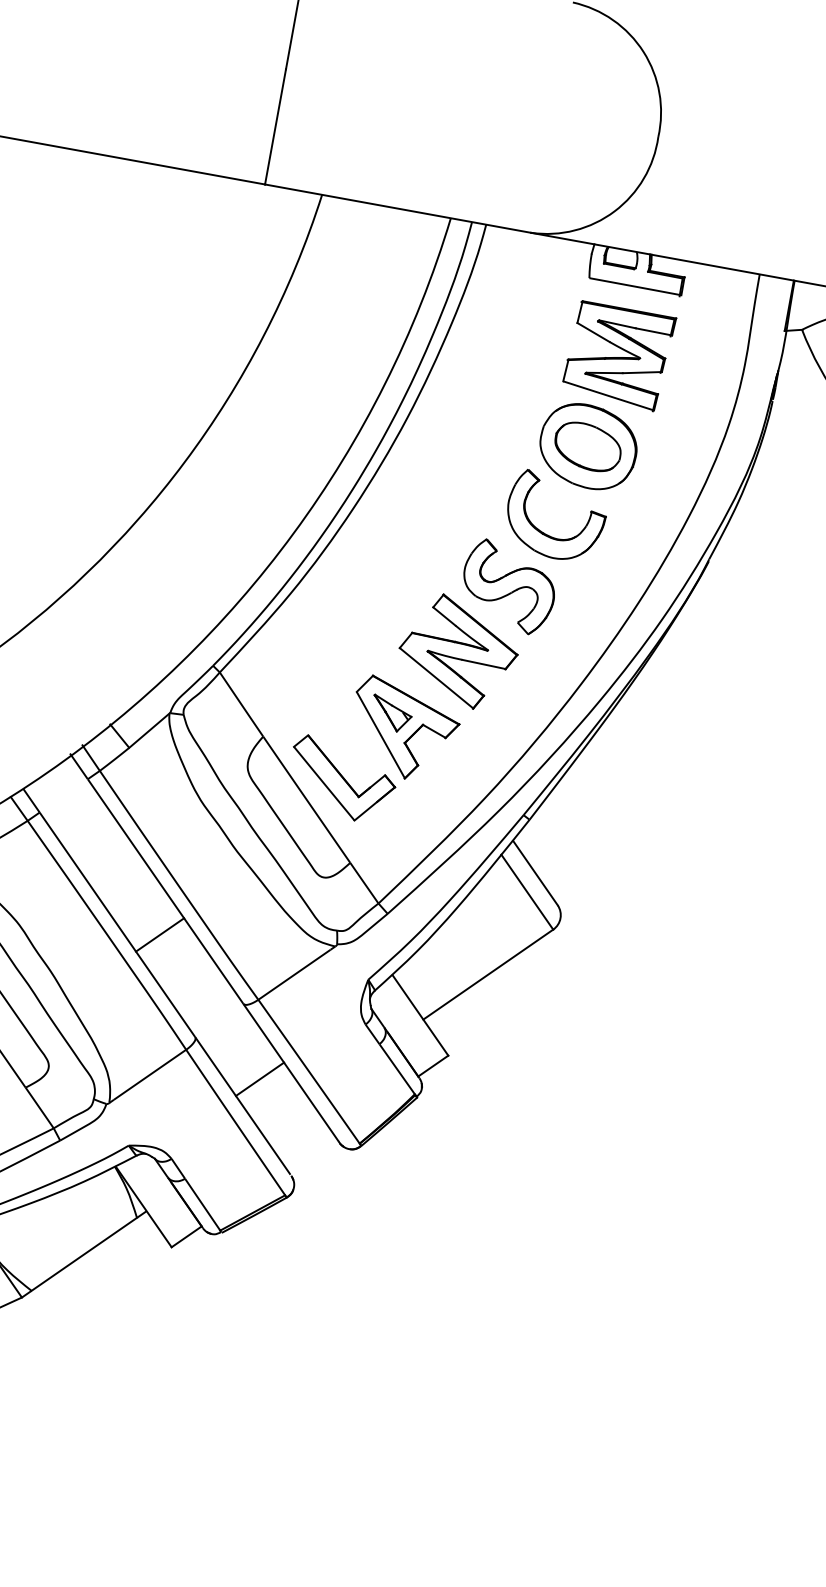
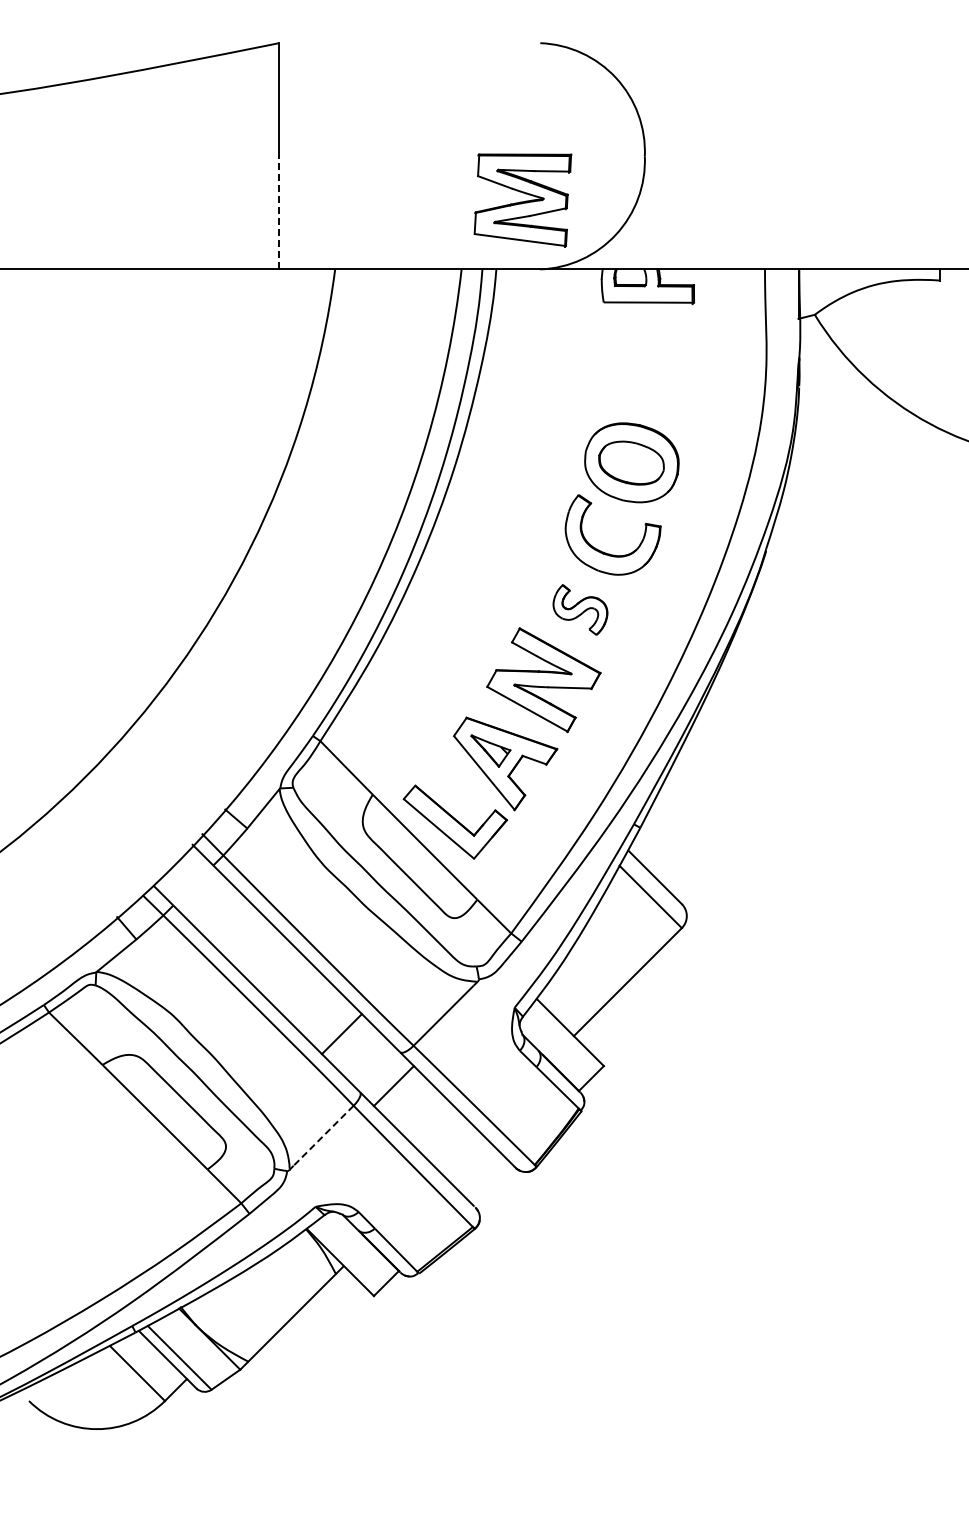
line: (275, 126) -> (279, 212), solid -> dashed
part: (618, 356) -> (522, 200), moved
part: (508, 586) -> (580, 609), size x0.6
line: (159, 935) -> (341, 1034), moved
line: (149, 1074) -> (323, 1135), solid -> dashed
line: (259, 1079) -> (393, 1086), moved

